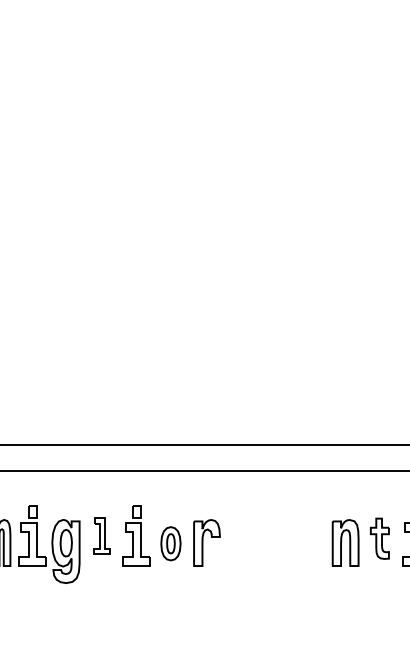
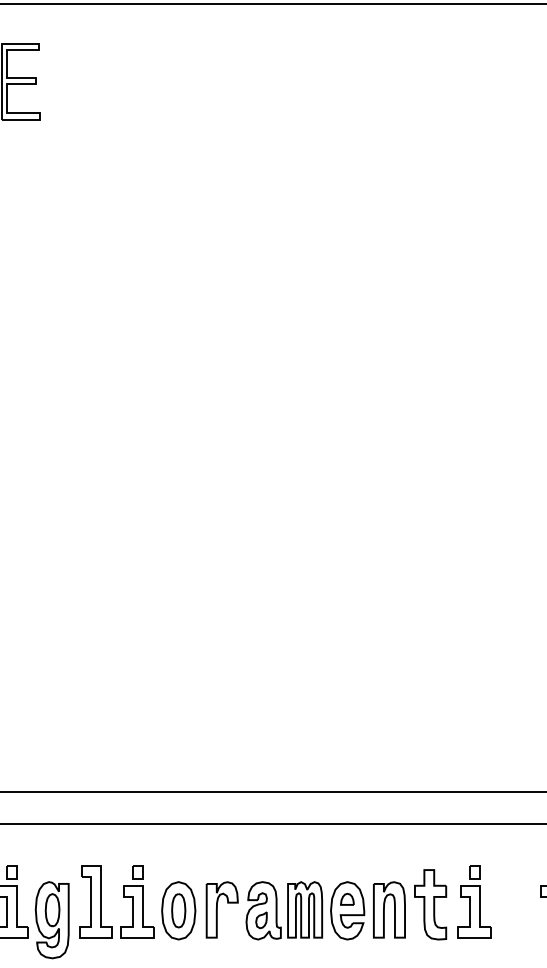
part: (101, 535) -> (95, 901), size x1.67
part: (379, 538) -> (430, 904), size x1.43
part: (170, 543) -> (178, 910), size x1.43
part: (276, 543) -> (305, 910), added

